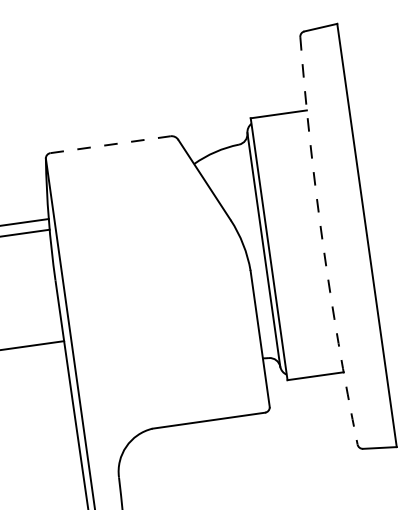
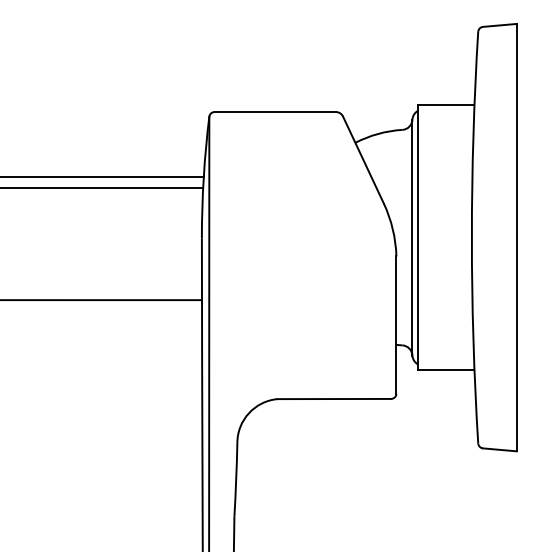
line: (110, 145) -> (275, 112), dashed -> solid
arc: (322, 241) -> (471, 237), dashed -> solid

